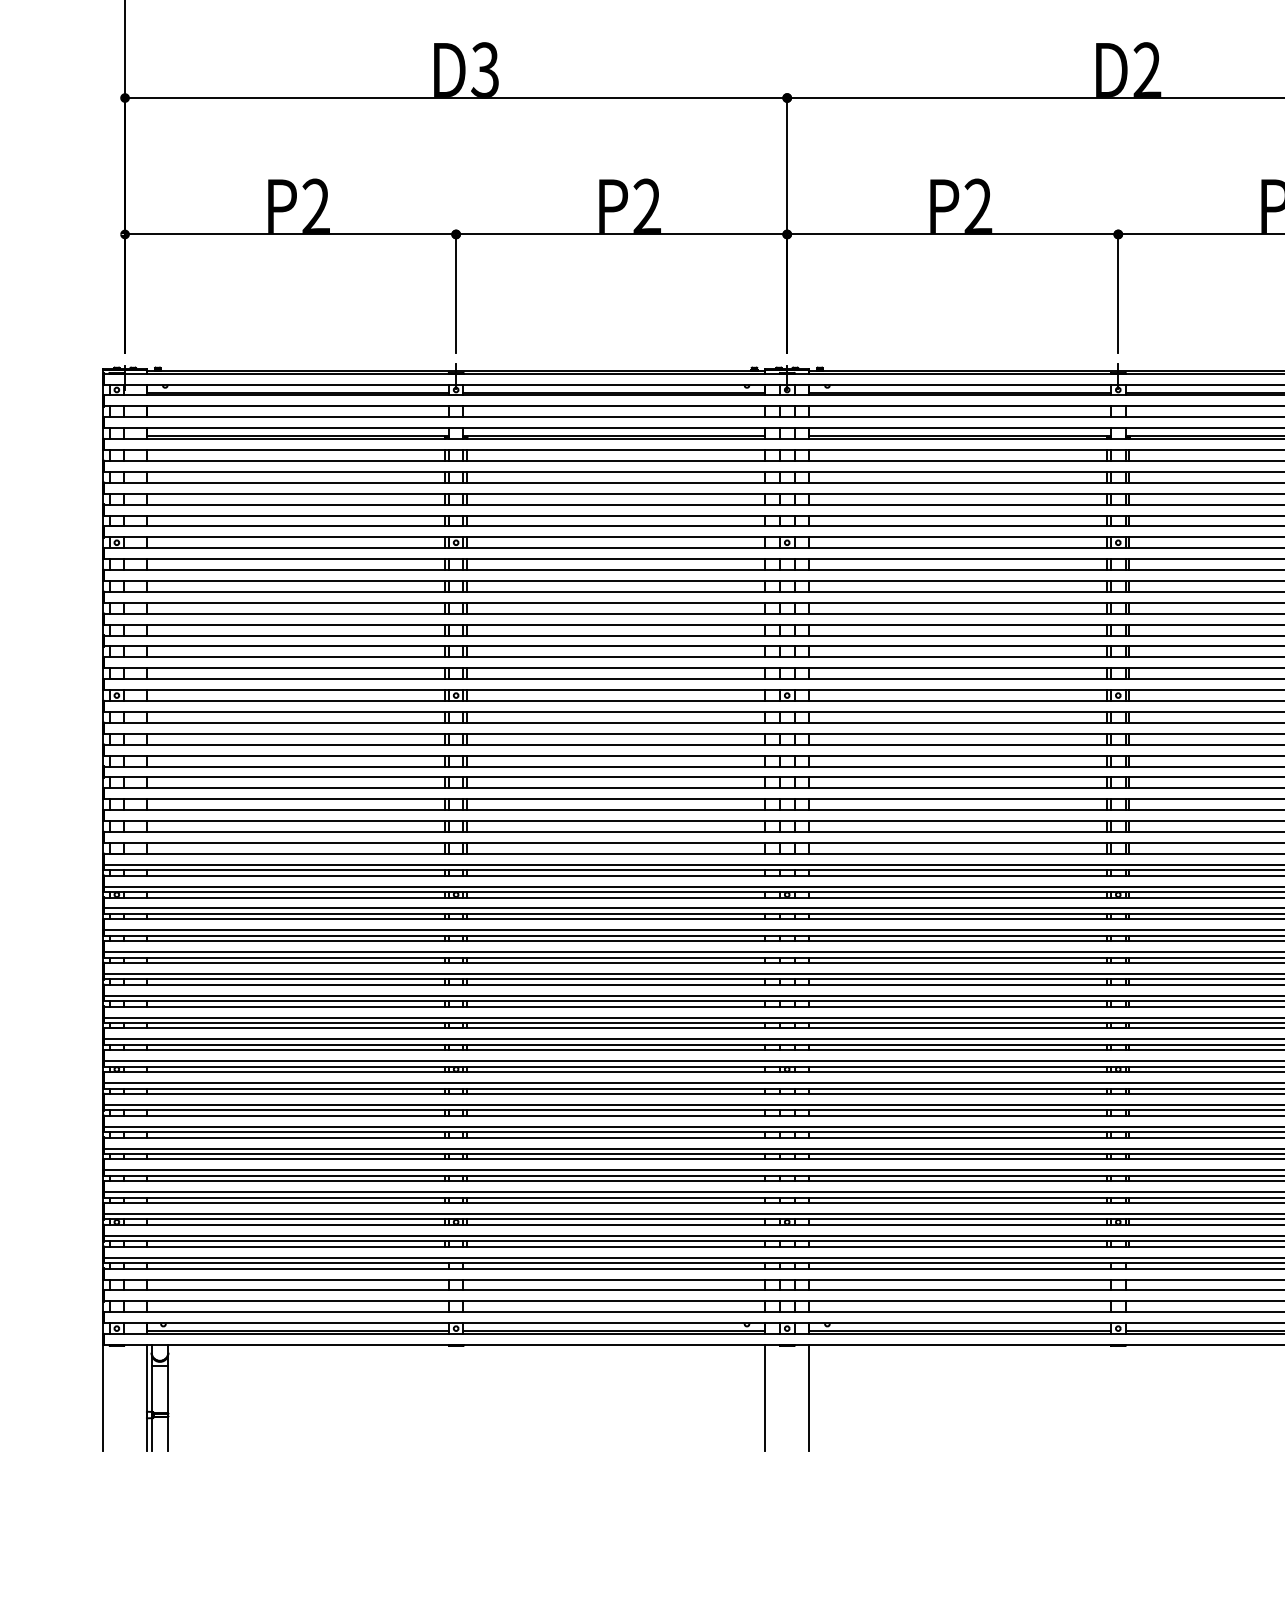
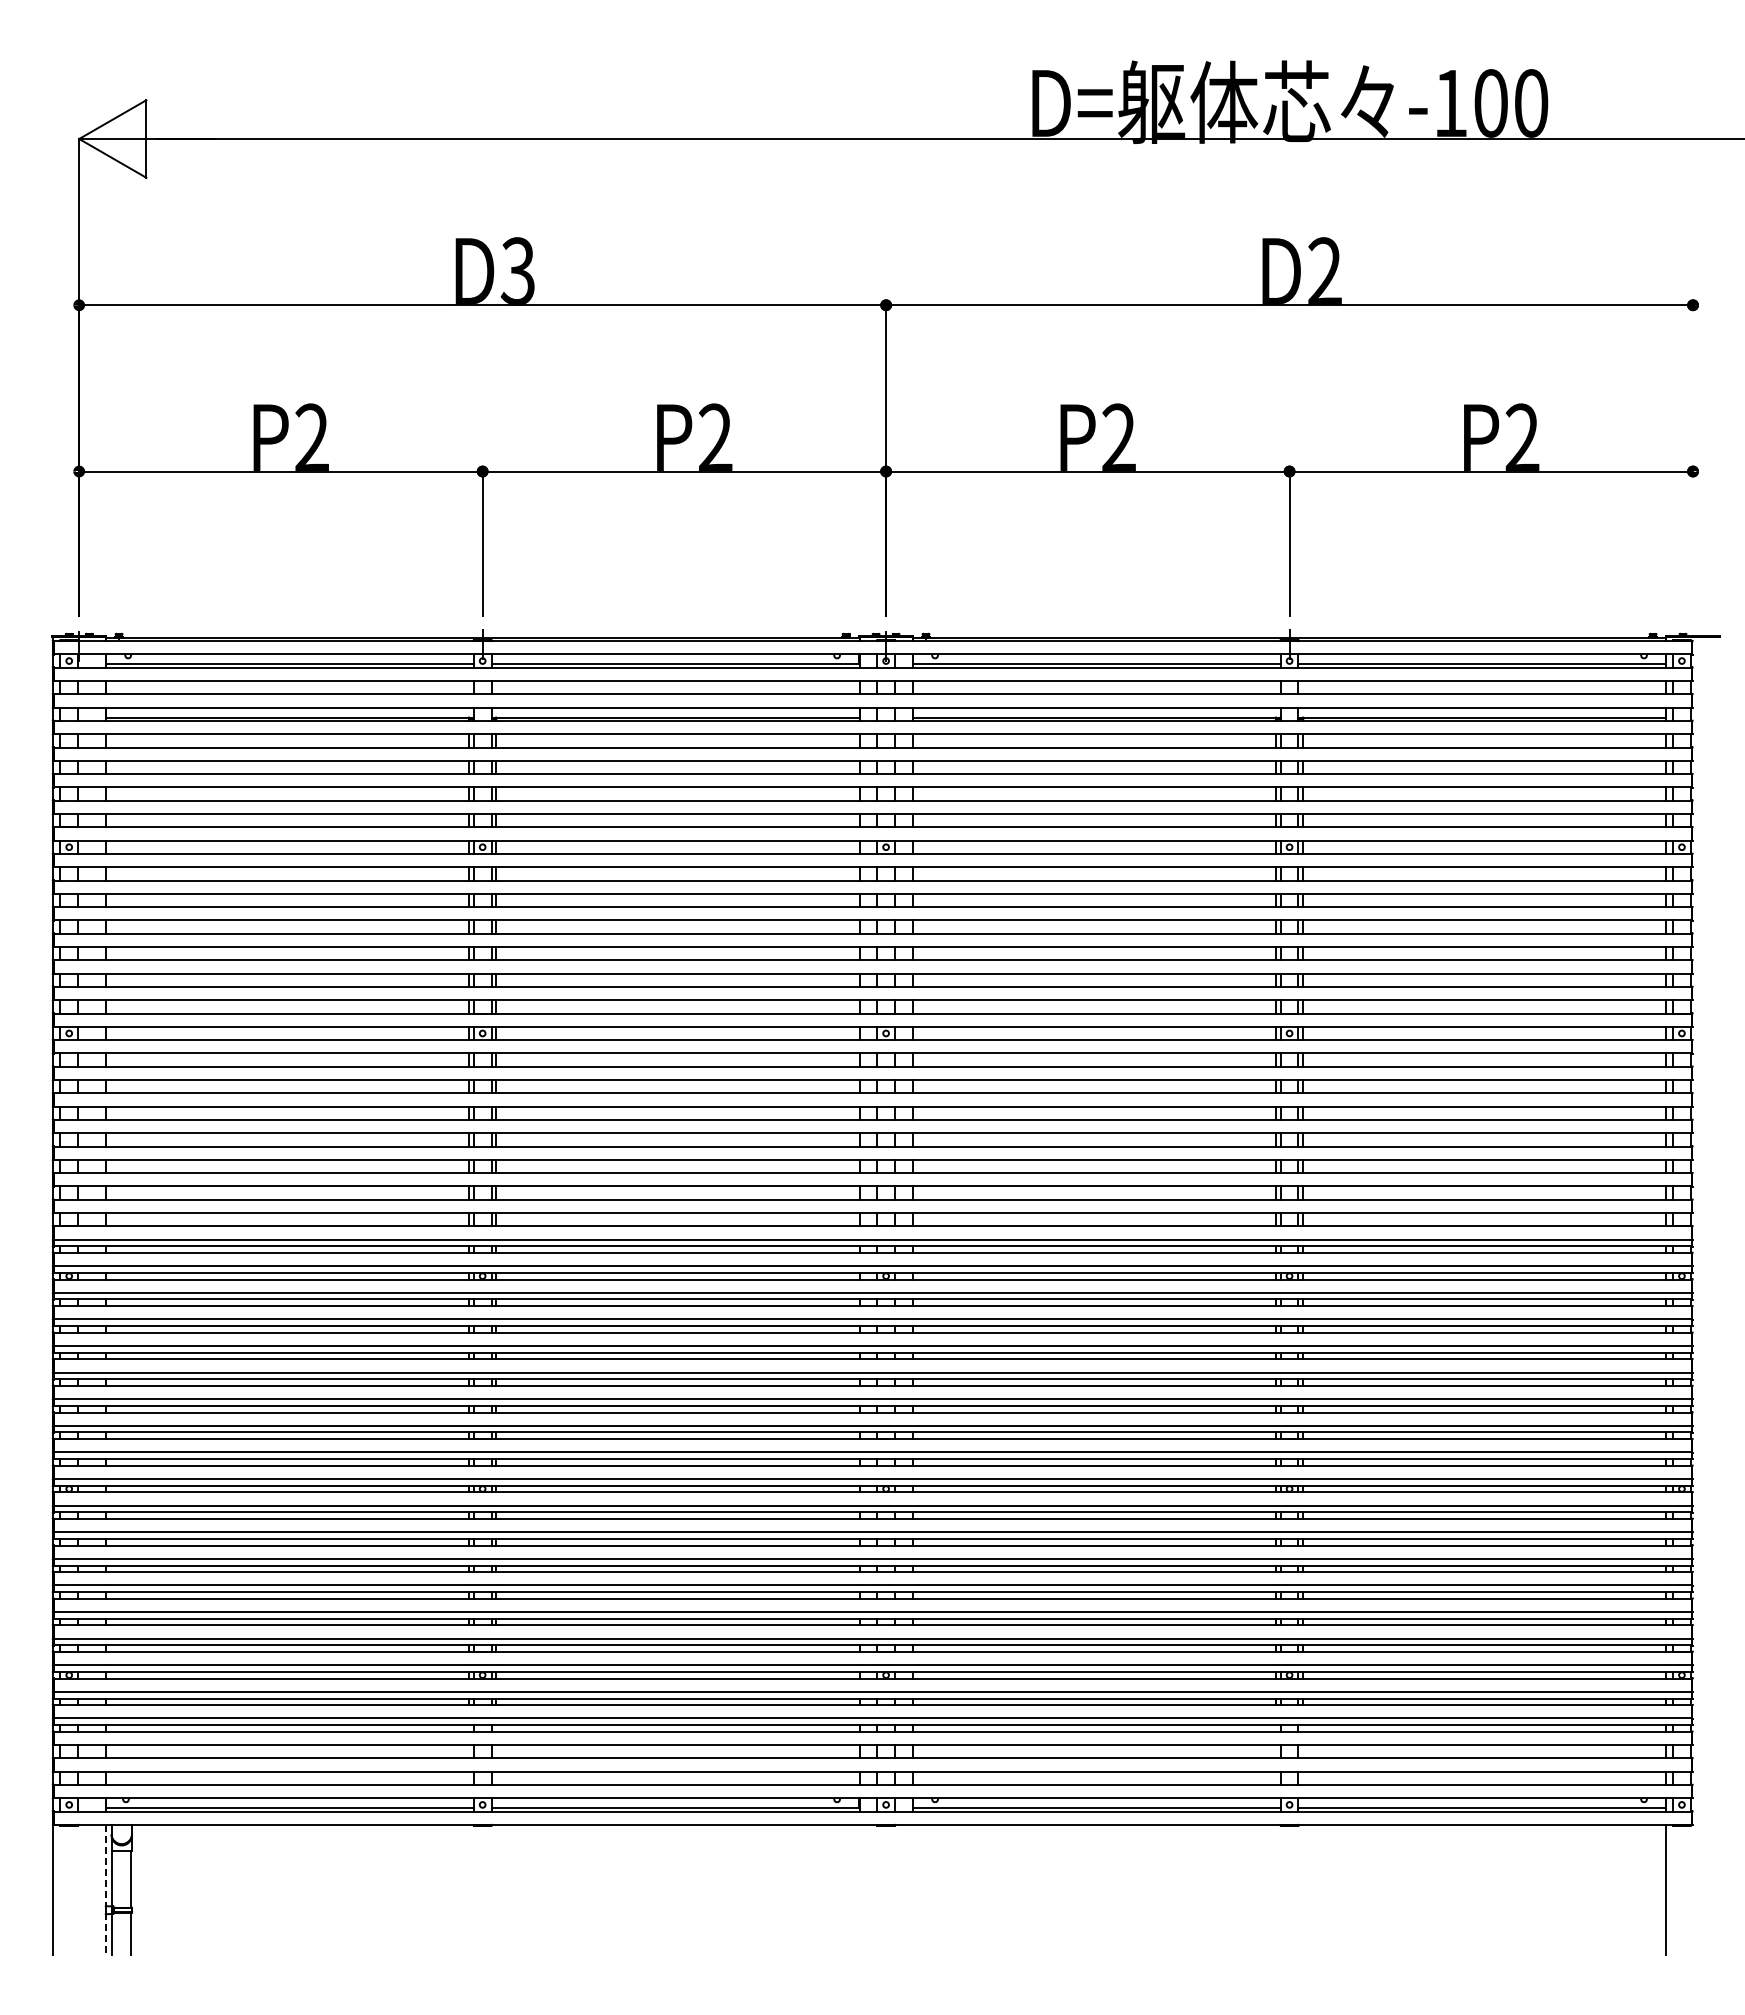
line: (146, 1398) -> (105, 1889), solid -> dashed
line: (765, 1398) -> (859, 1889), removed
line: (808, 1398) -> (912, 1889), removed

